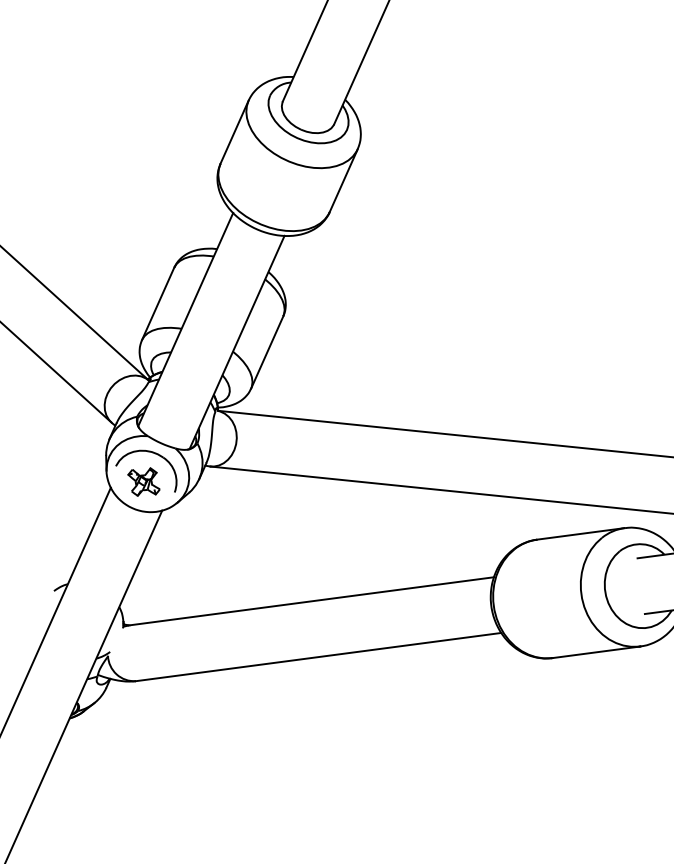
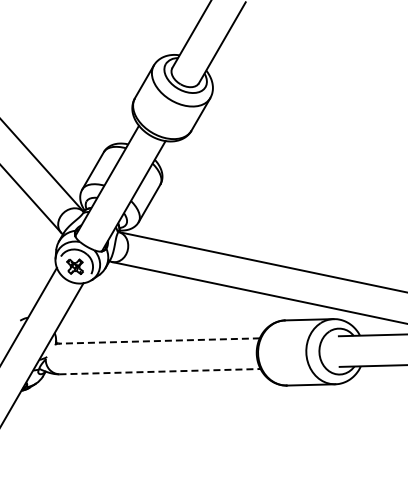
line: (311, 602) -> (159, 341), solid -> dashed
line: (319, 656) -> (160, 371), solid -> dashed

